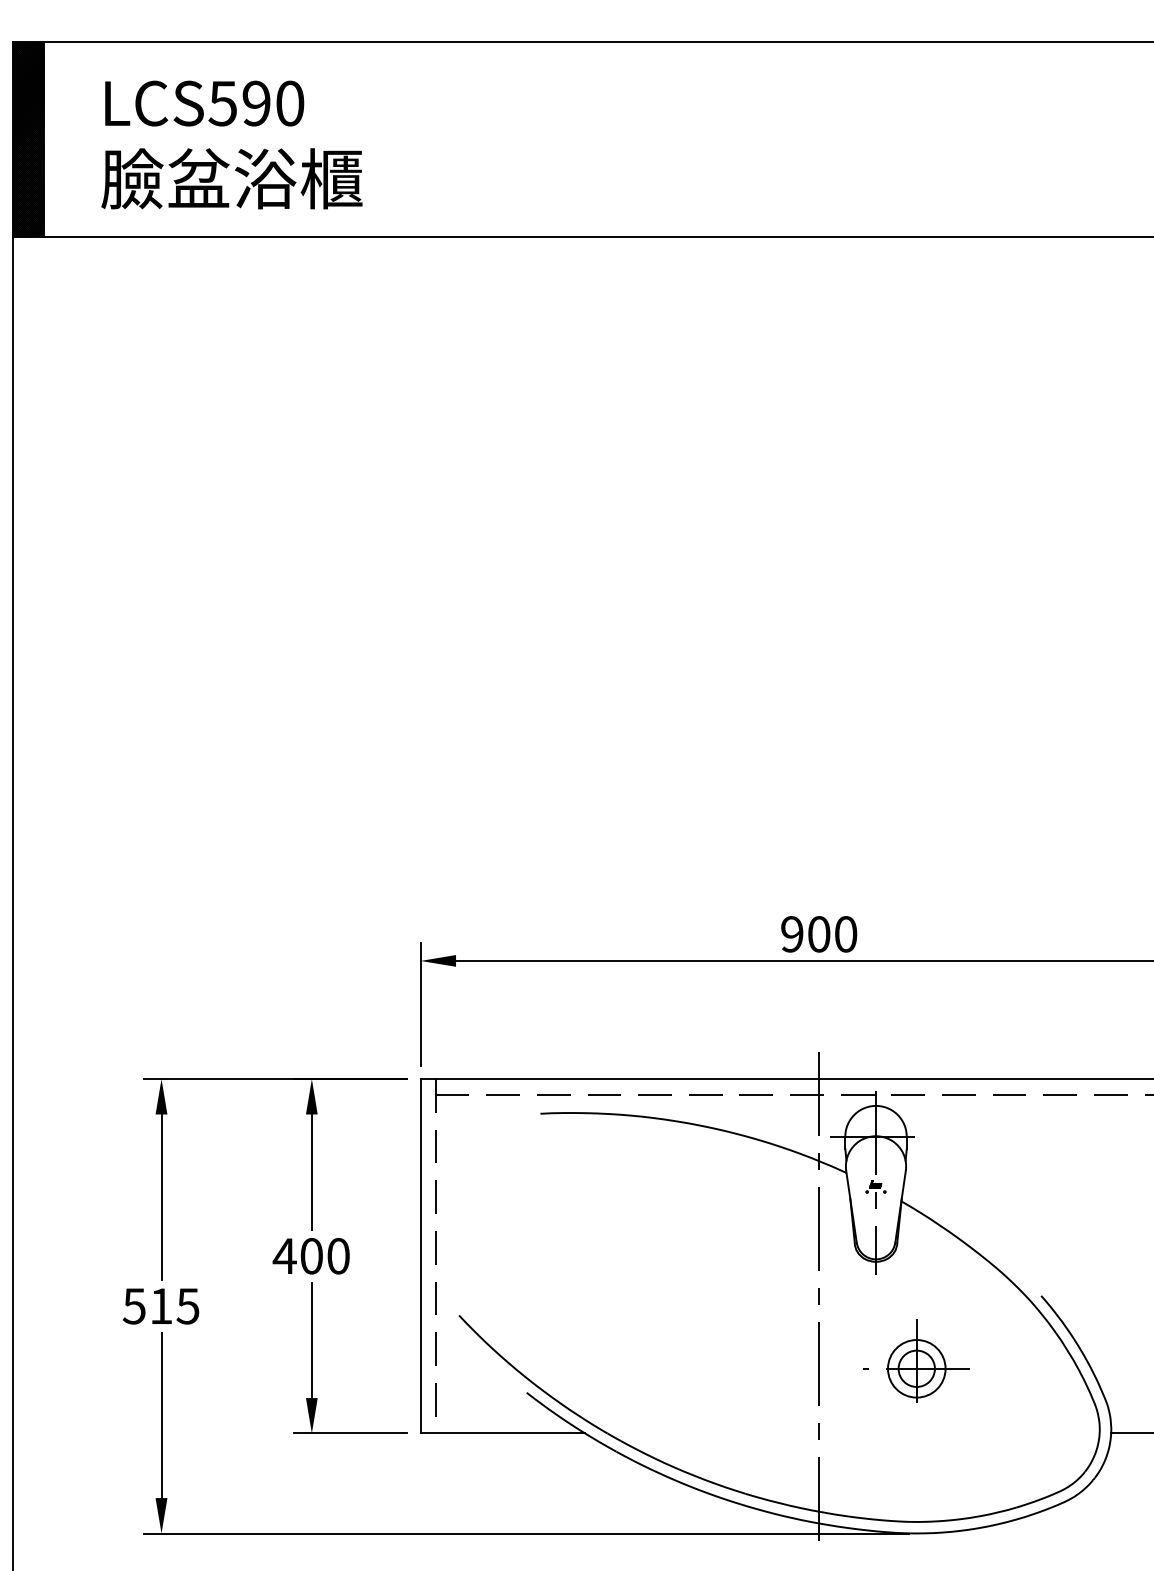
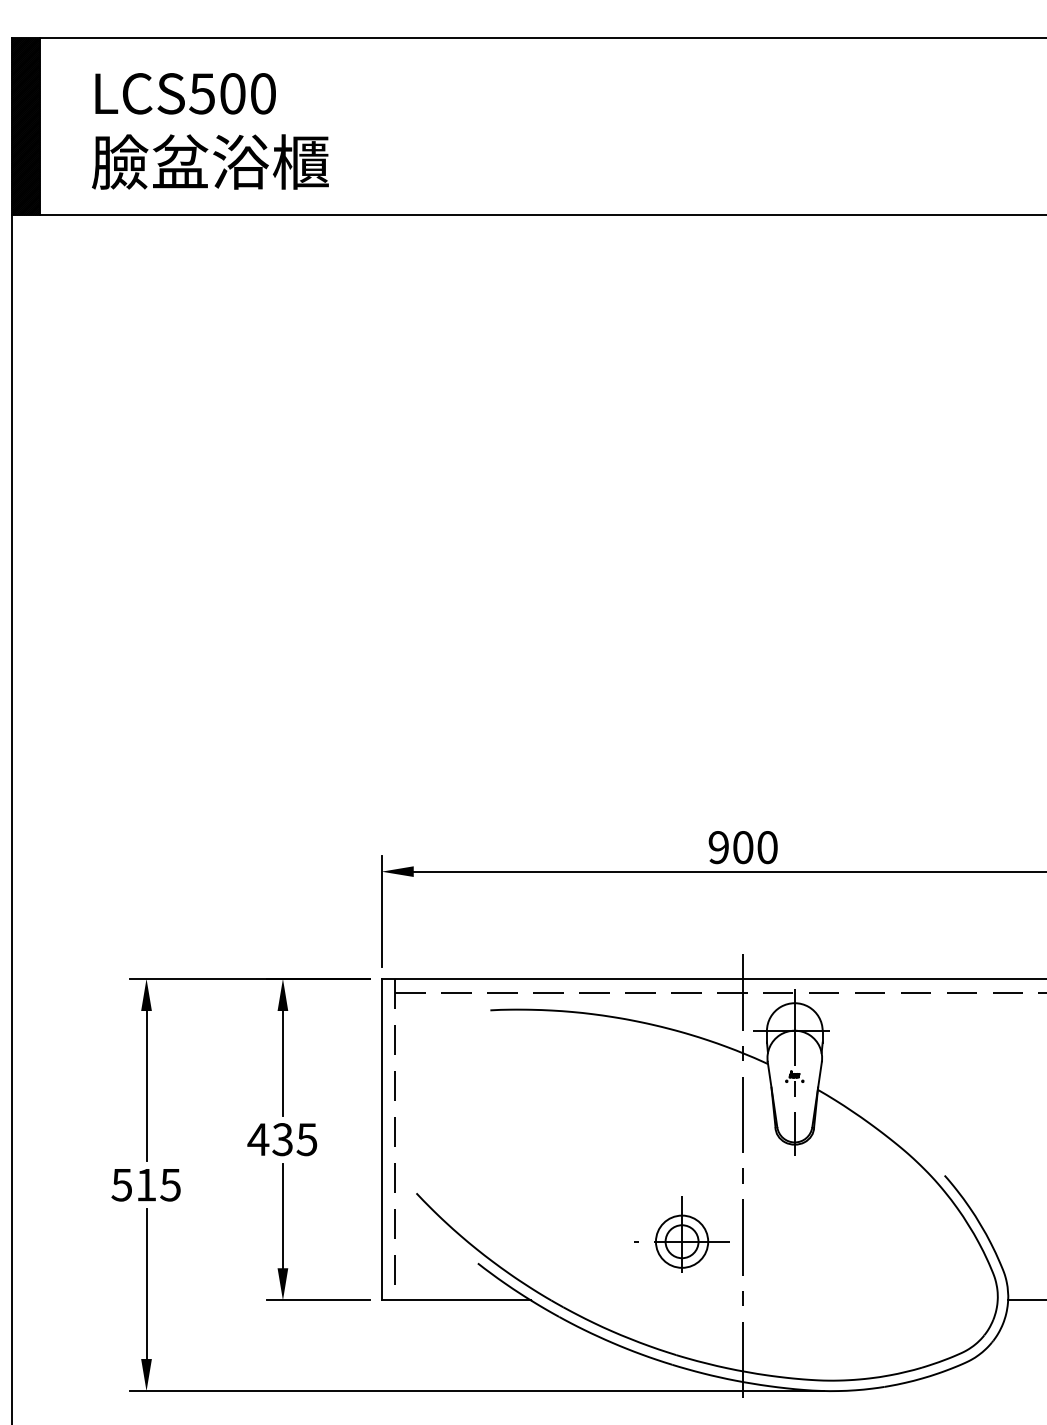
text: (256, 103) -> (232, 93), LCS590 -> LCS500
text: (324, 1256) -> (294, 1139), 400 -> 435
part: (916, 1360) -> (681, 1234), moved

